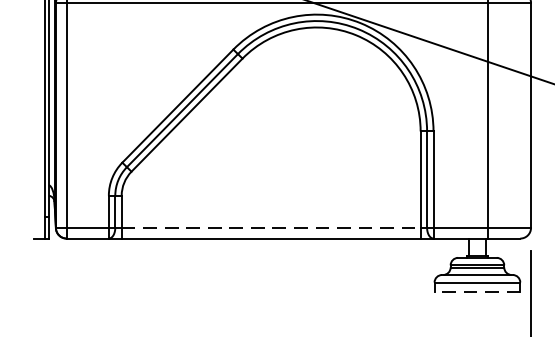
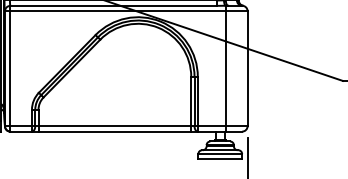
line: (272, 228) -> (115, 126), dashed -> solid
line: (477, 291) -> (220, 158), dashed -> solid

